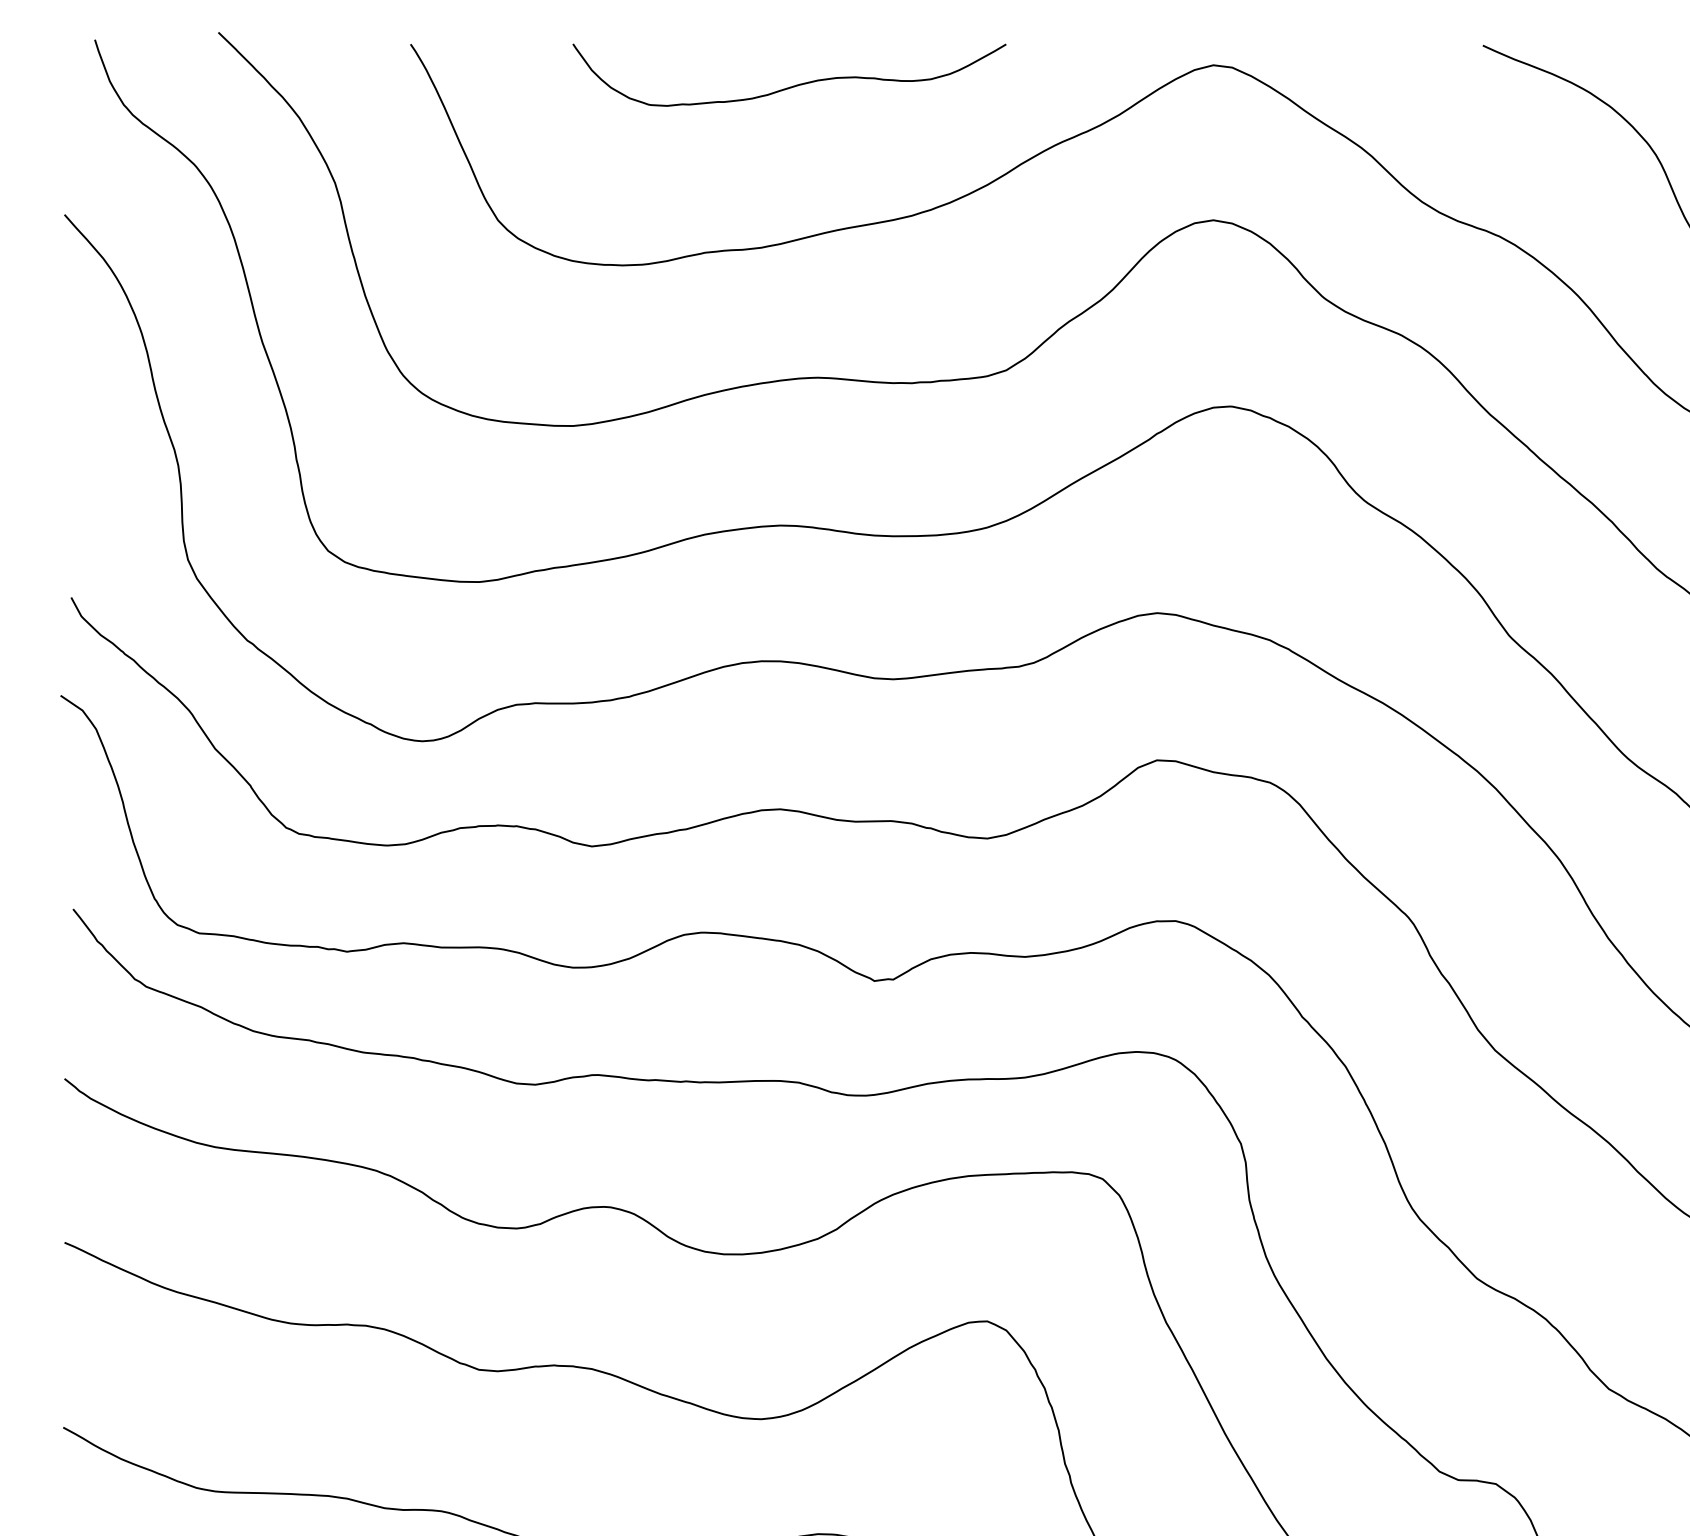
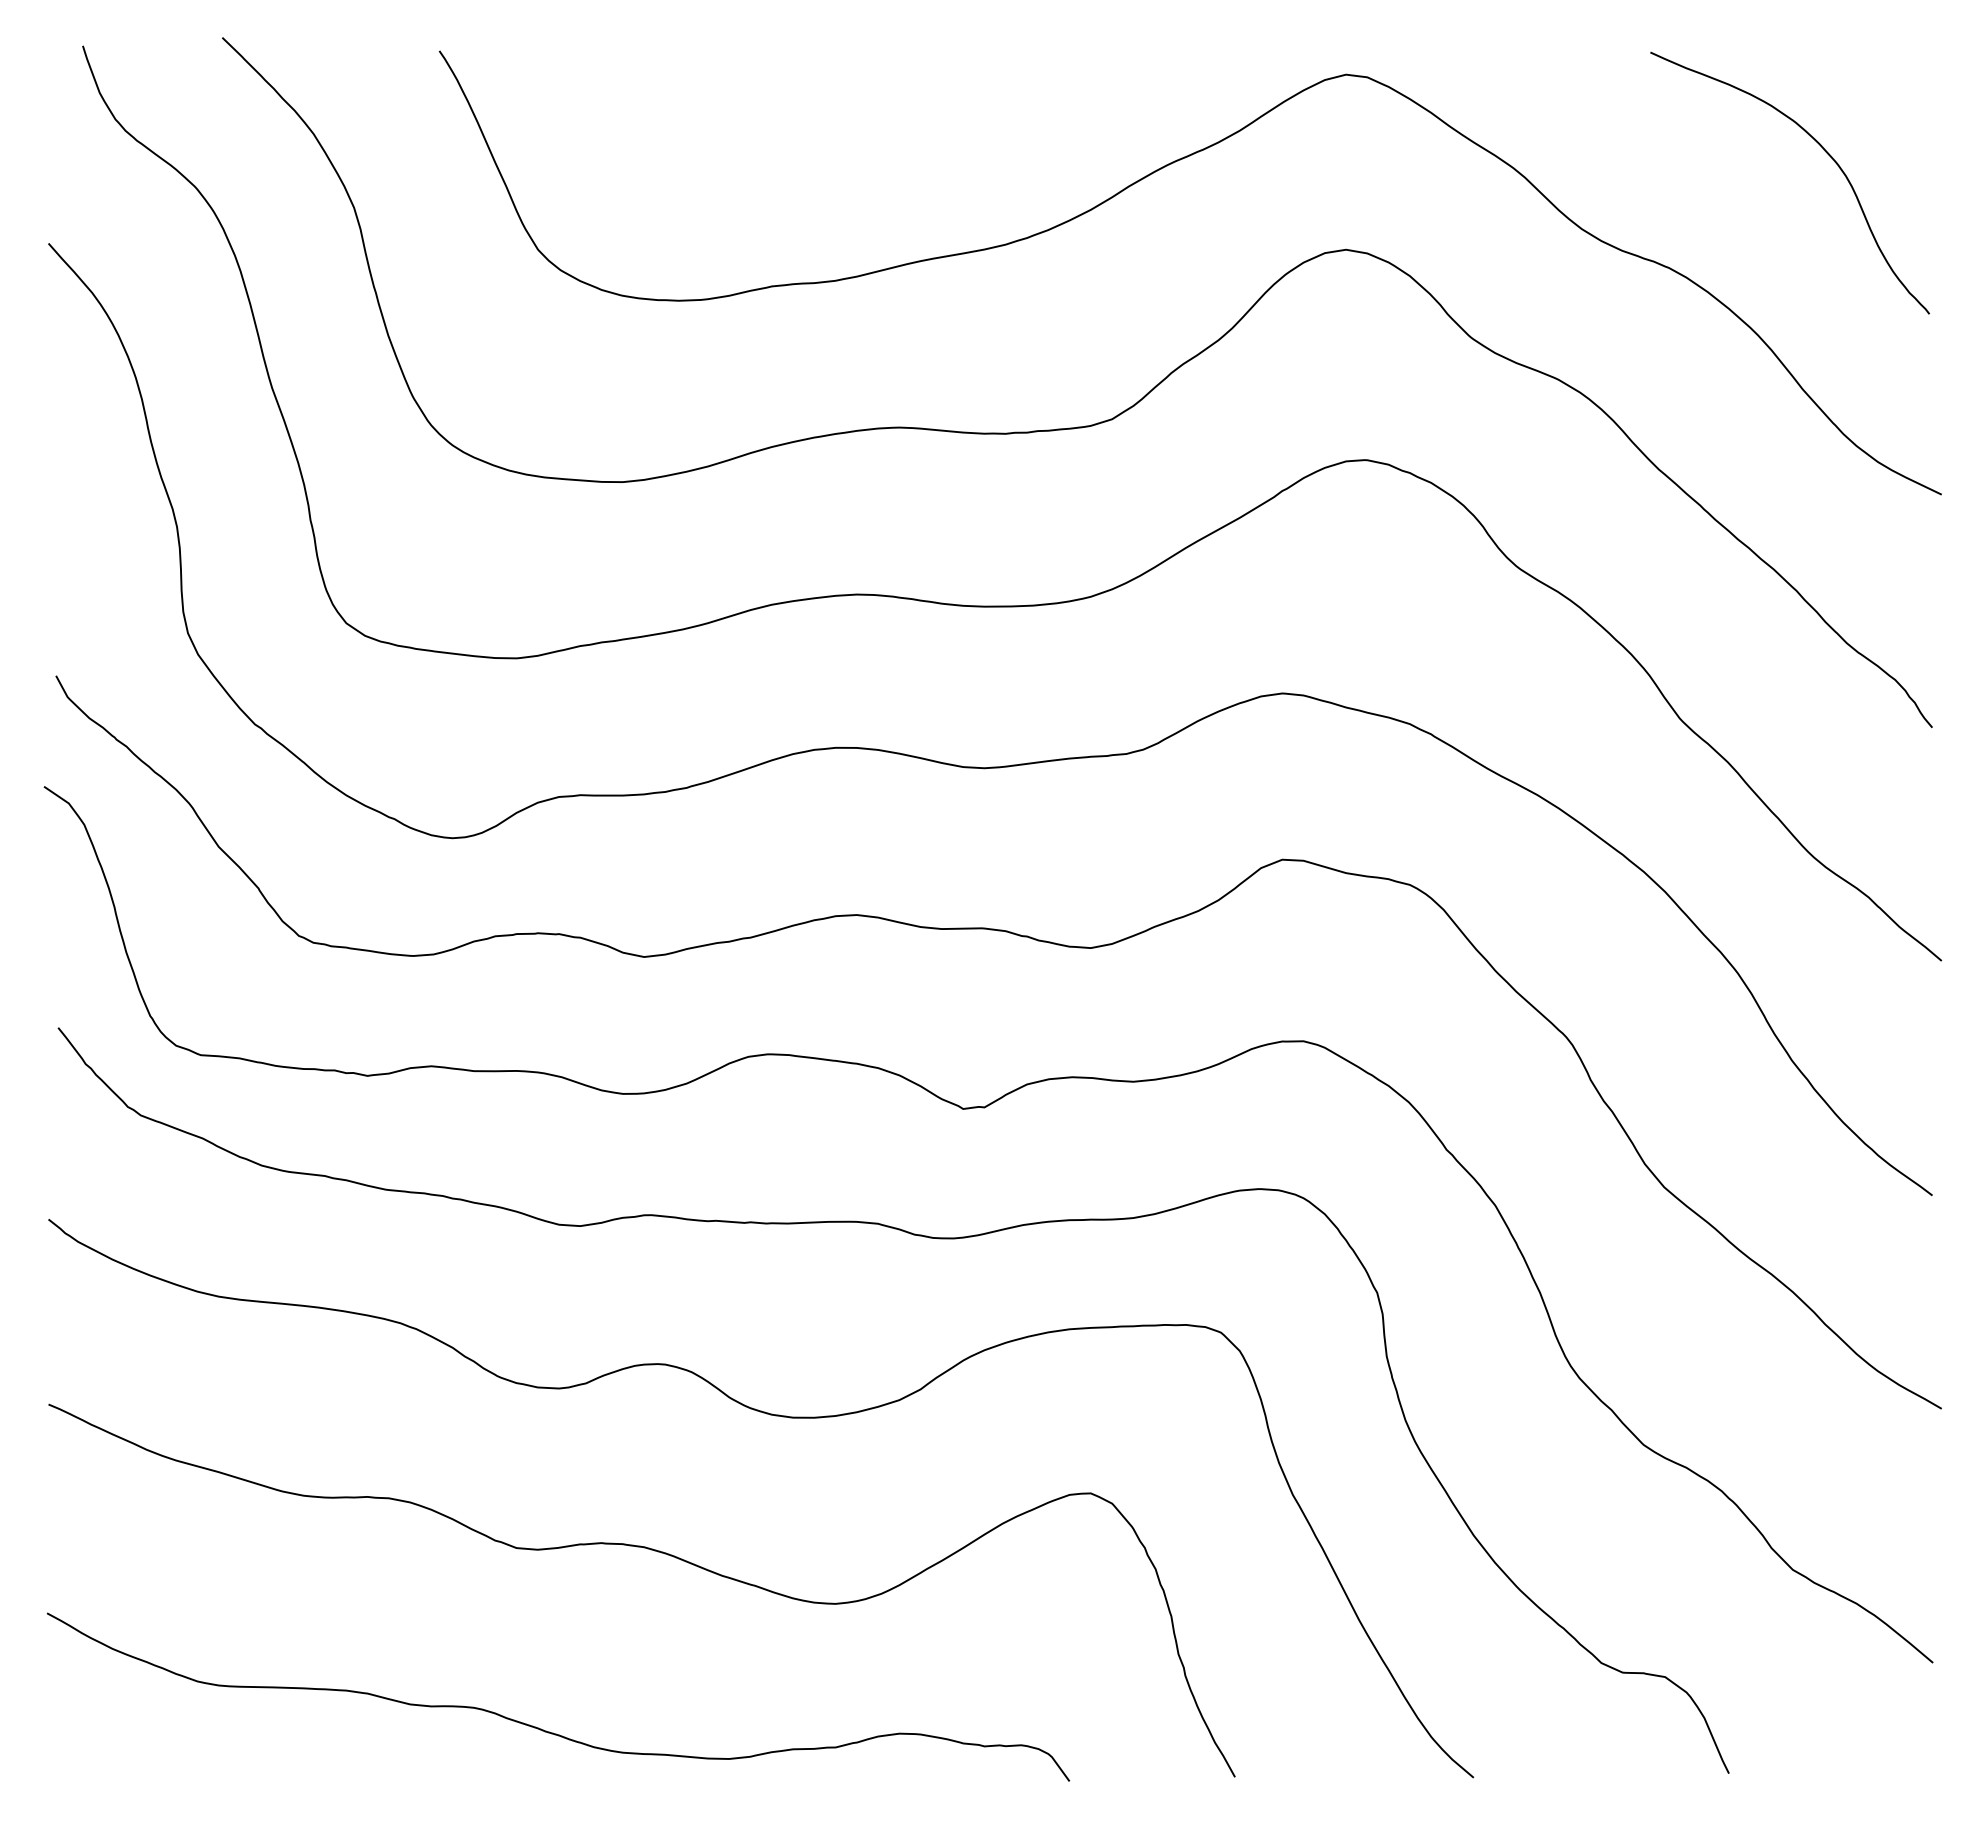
curve: (794, 85) -> (872, 97), removed

